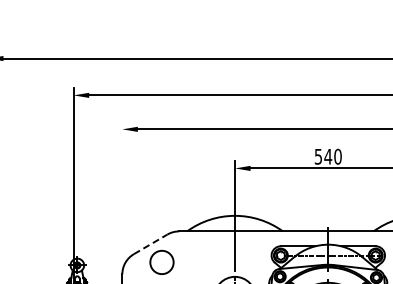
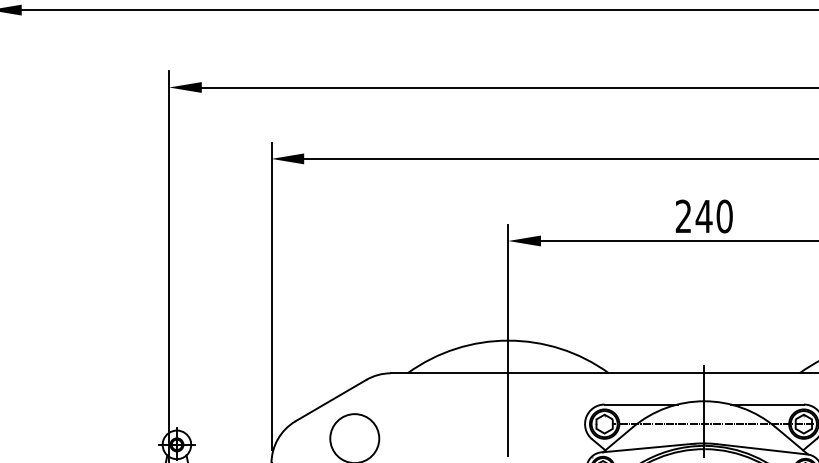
text: (317, 156) -> (681, 215), 540 -> 240
line: (122, 194) -> (271, 295), added
line: (151, 244) -> (332, 400), dashed -> solid

